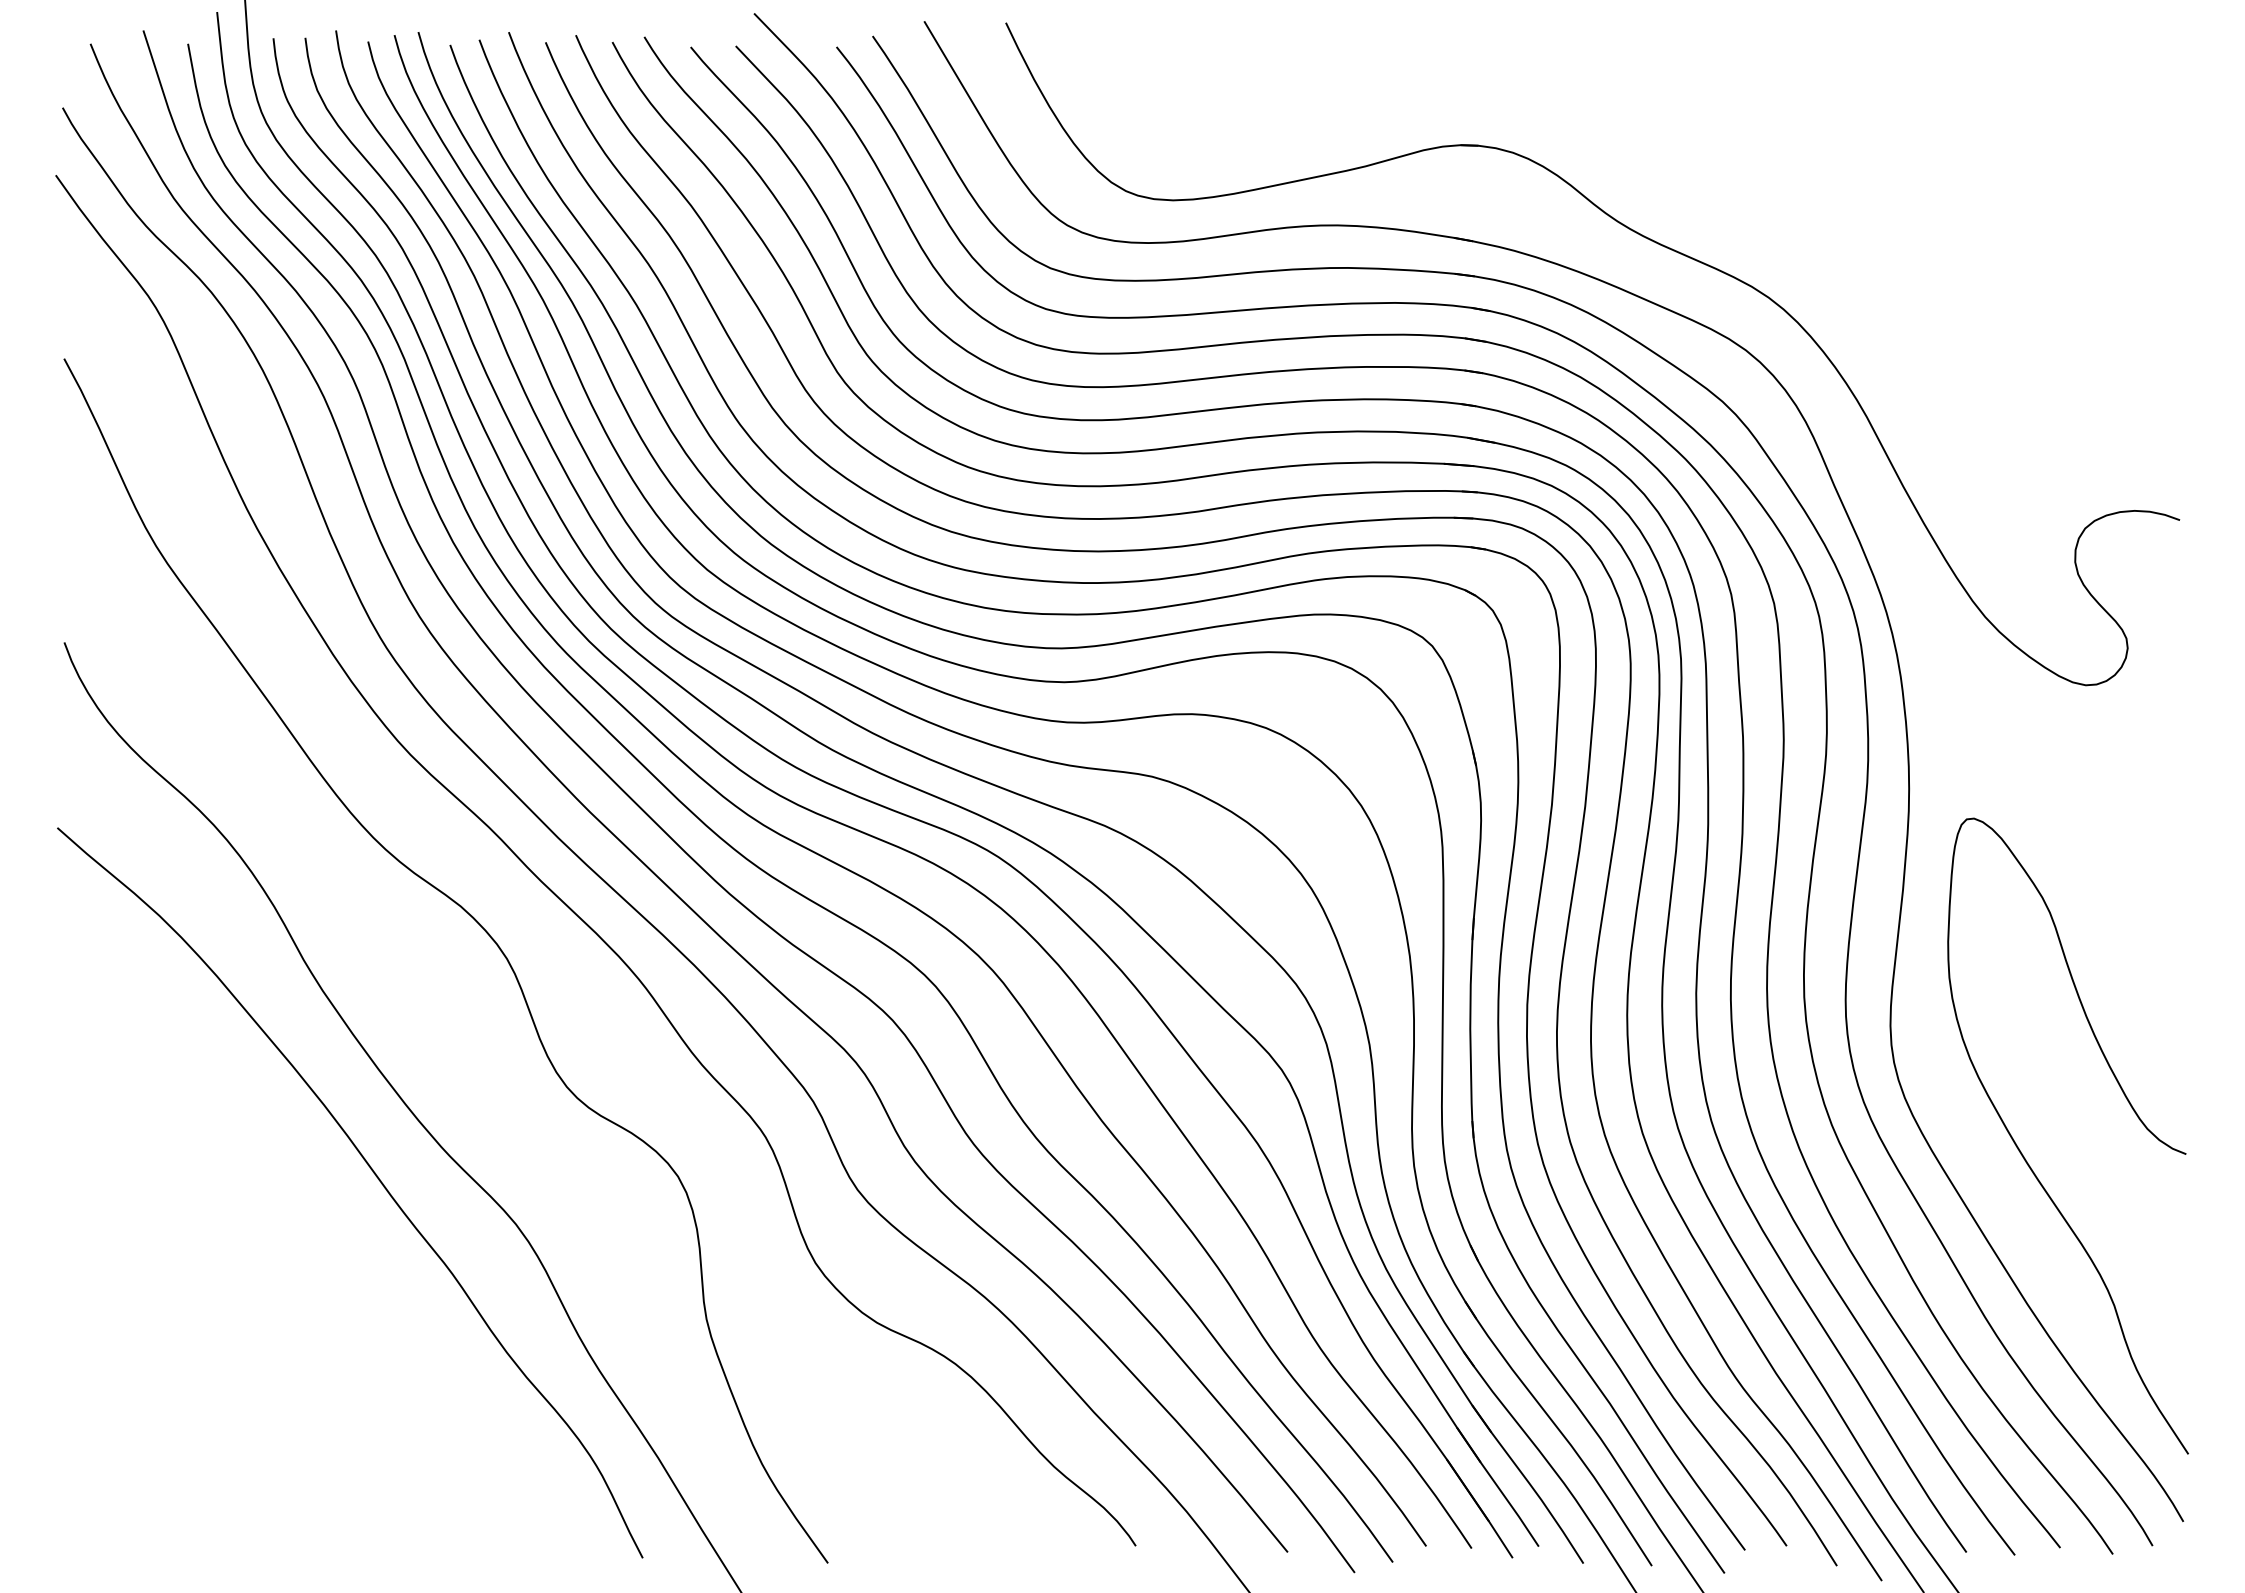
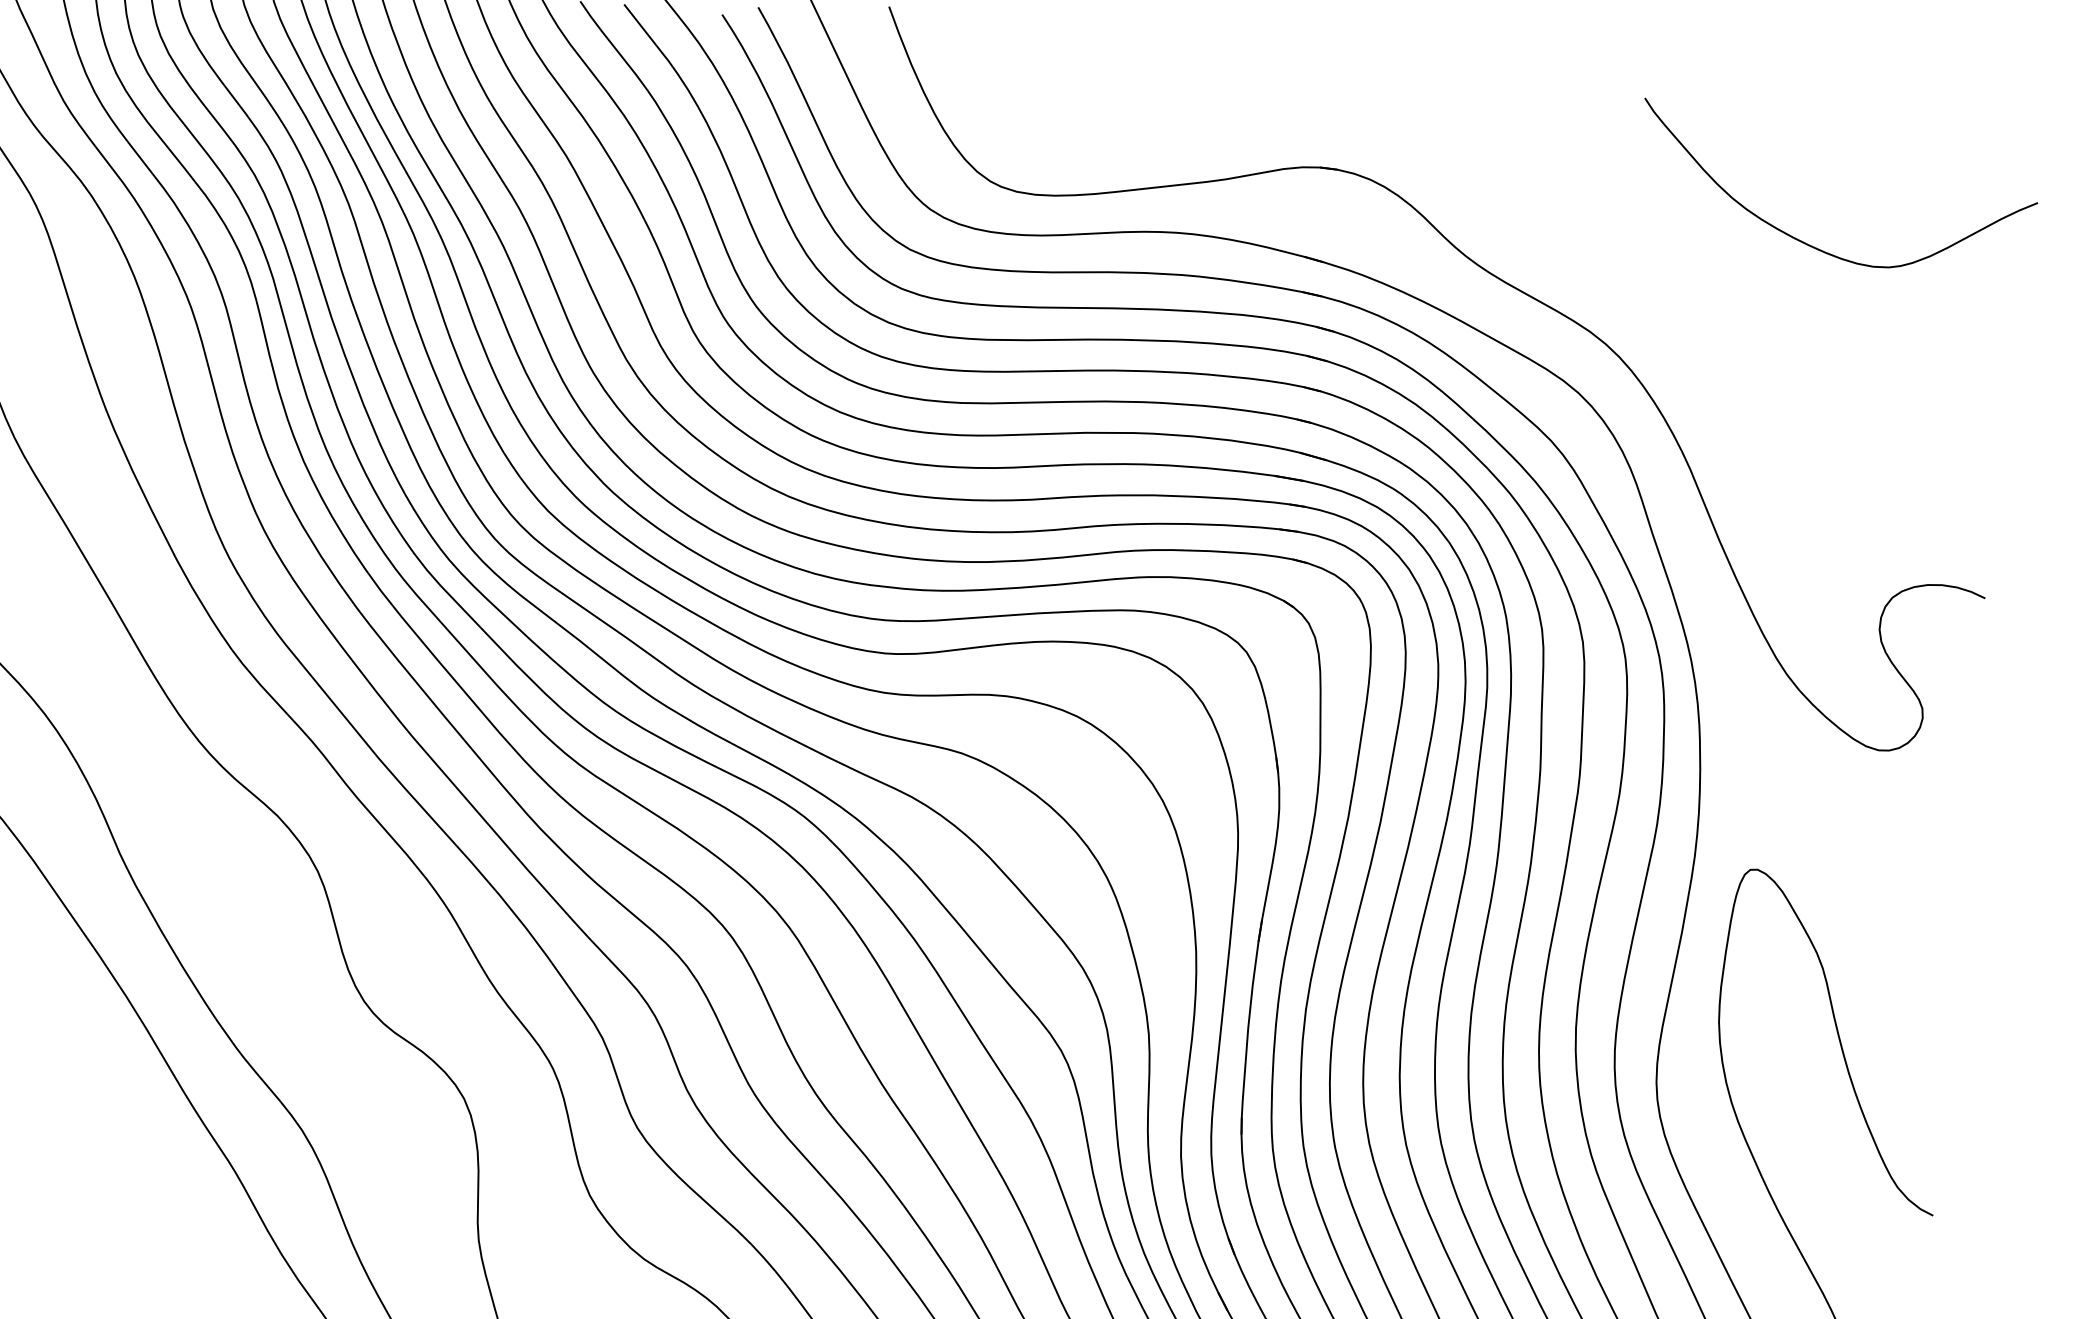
curve: (1970, 177) -> (1813, 245), added

